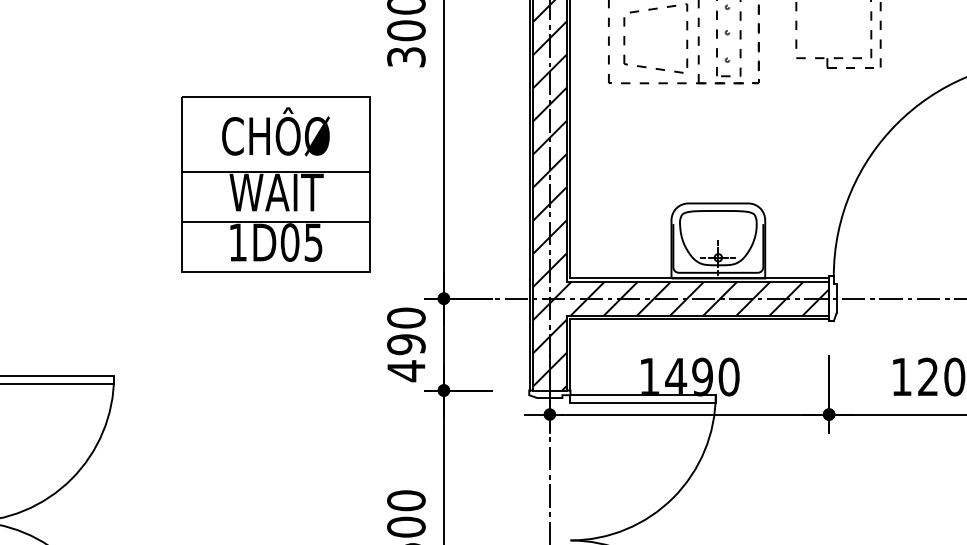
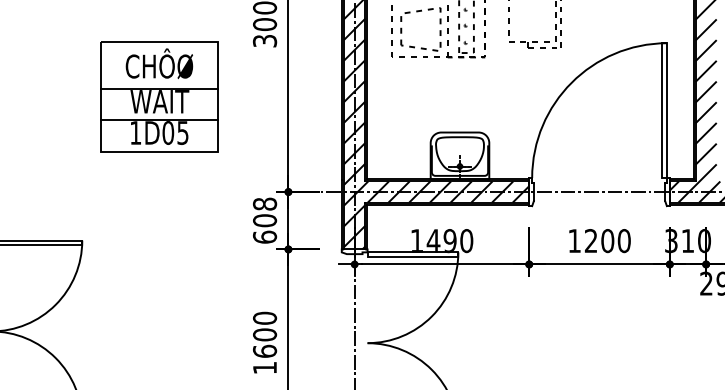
part: (276, 184) -> (159, 96), moved
text: (405, 344) -> (264, 220), 490 -> 608

